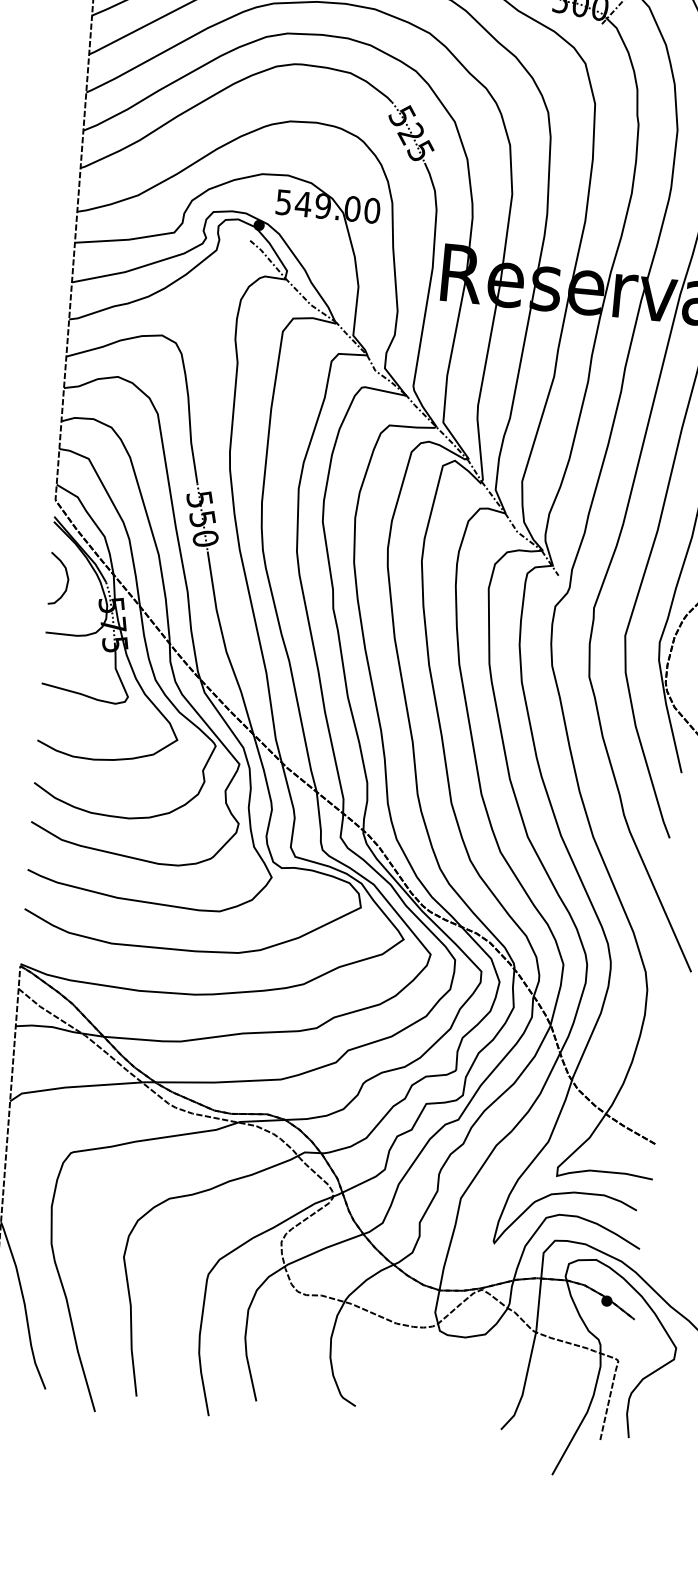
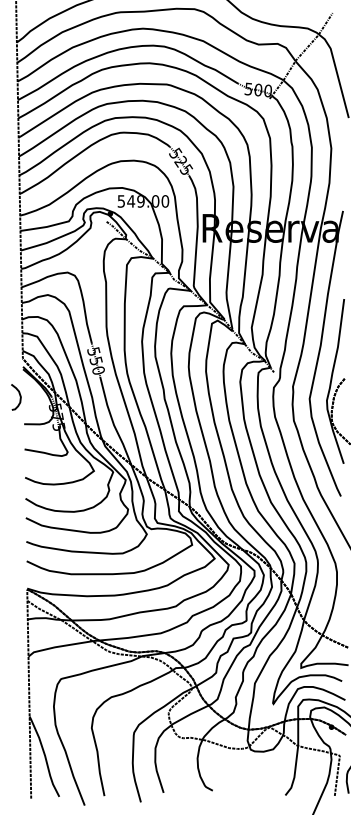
curve: (65, 578) -> (19, 396), moved

